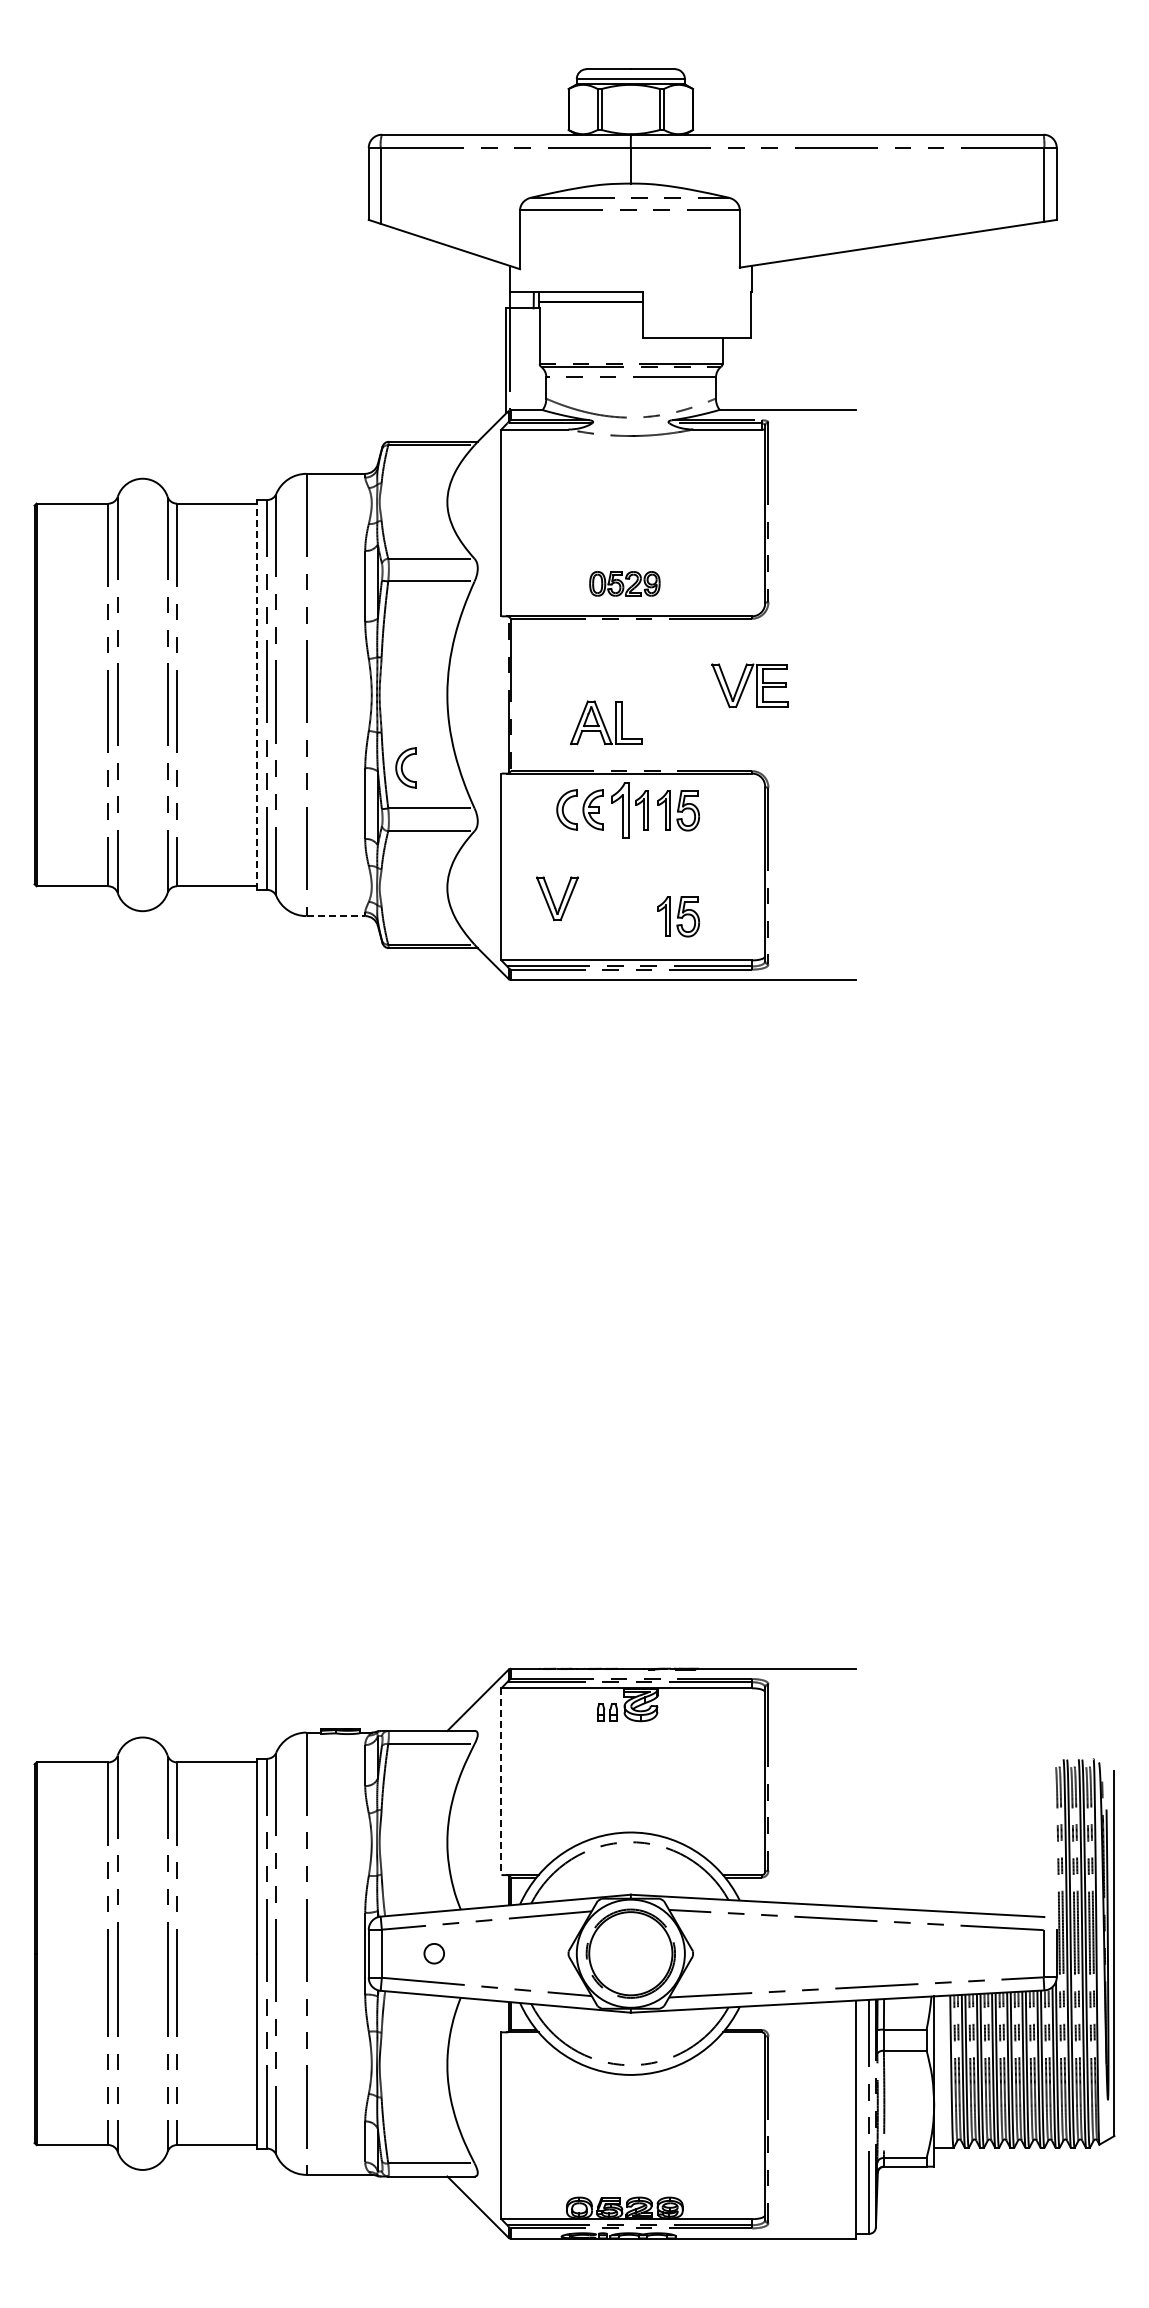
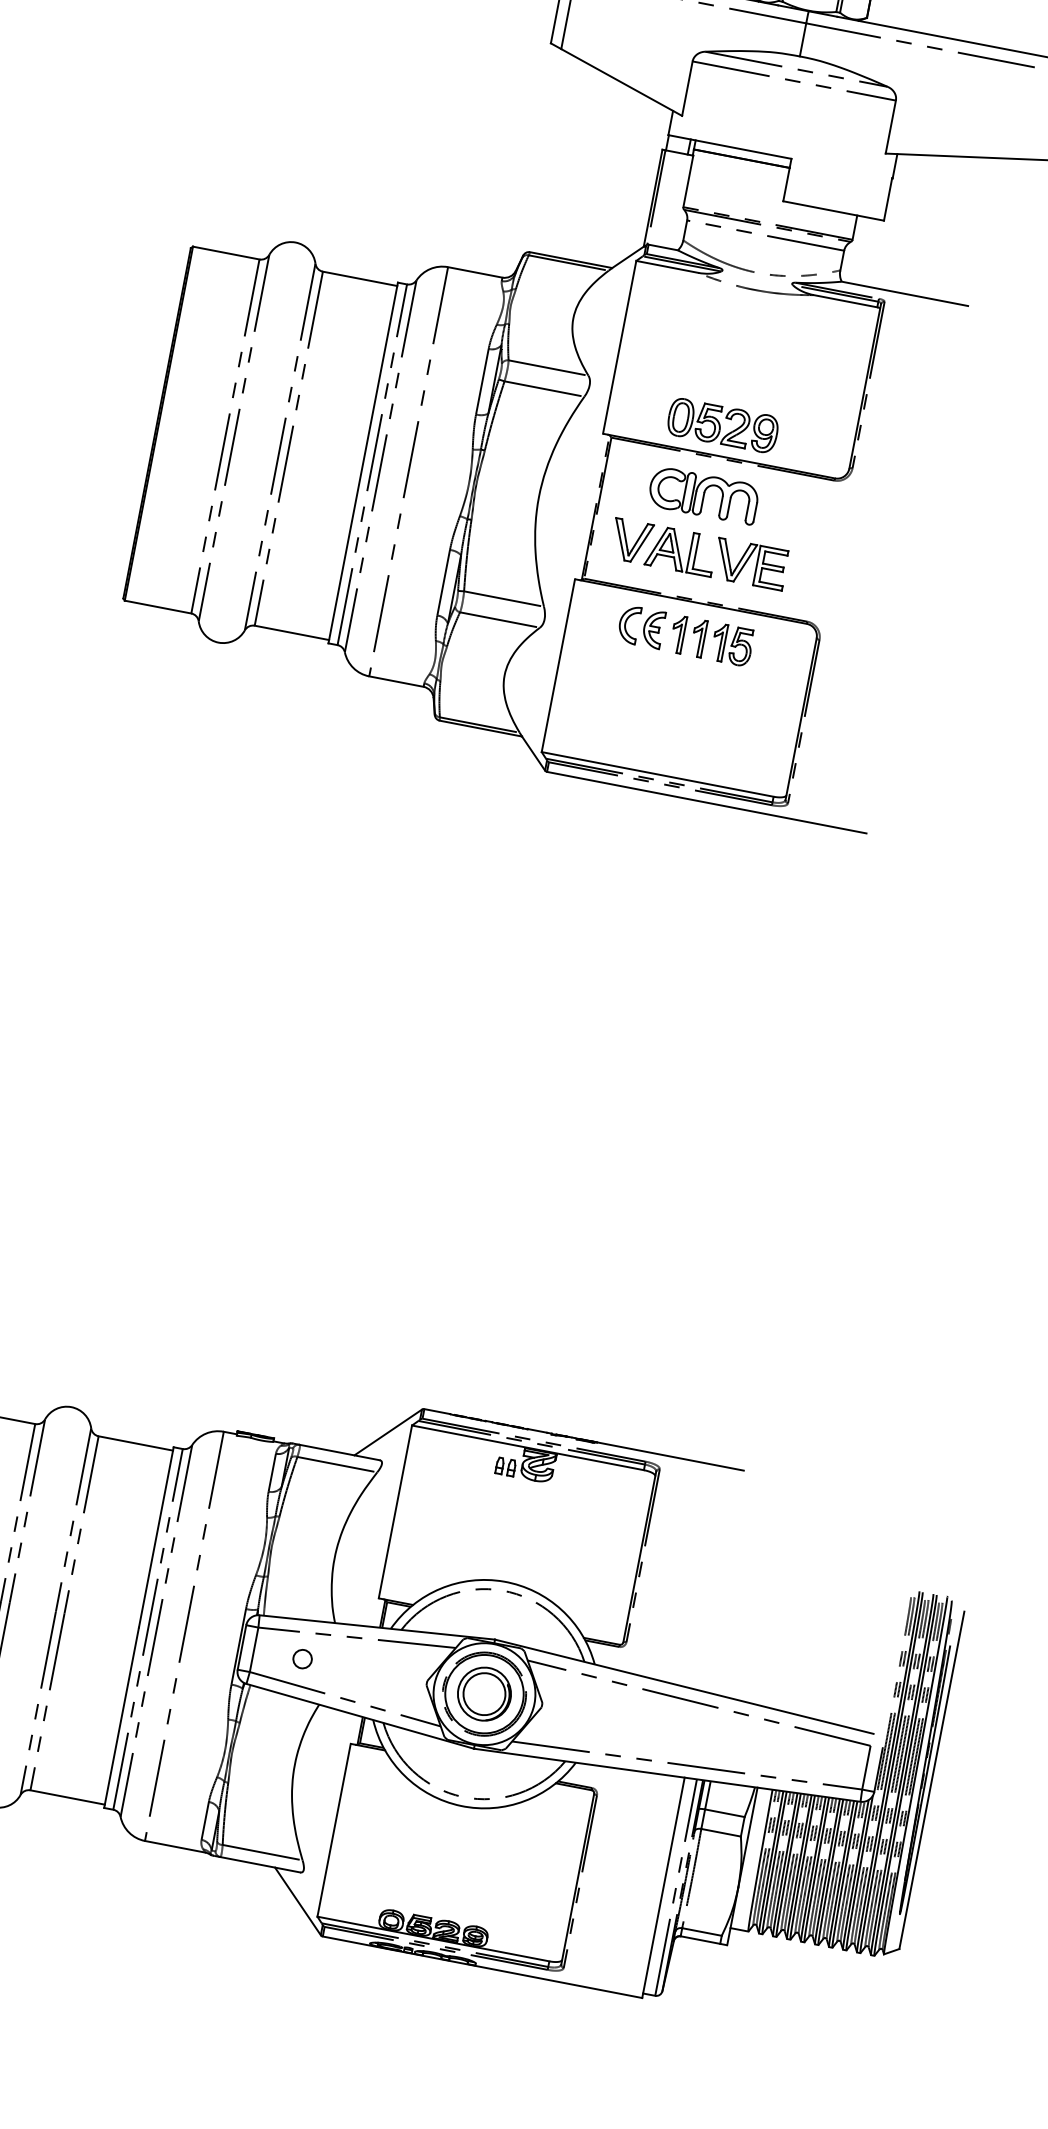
part: (624, 583) -> (722, 425), size x1.67
part: (618, 660) -> (703, 495), added
part: (749, 685) -> (749, 563), moved
line: (257, 694) -> (363, 462), dashed -> solid
part: (405, 767) -> (487, 556), removed
part: (619, 810) -> (677, 634), size x0.71
part: (557, 898) -> (631, 541), moved
line: (336, 916) -> (396, 682), dashed -> solid
part: (678, 916) -> (713, 743), removed
line: (501, 1782) -> (395, 1512), dashed -> solid
part: (630, 1953) -> (484, 1693), added

